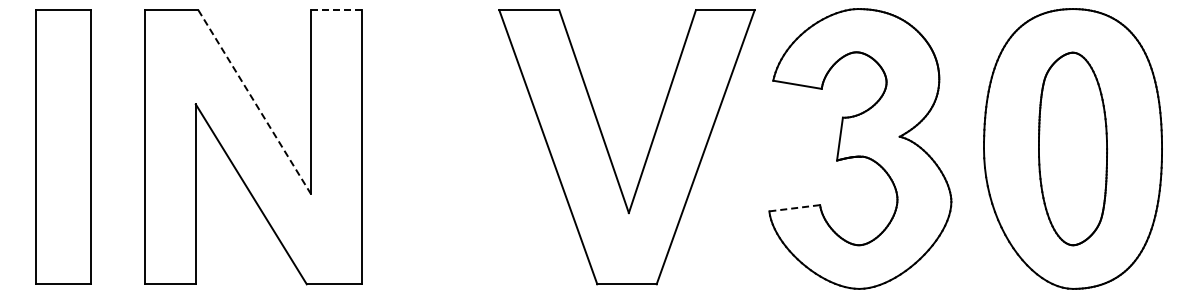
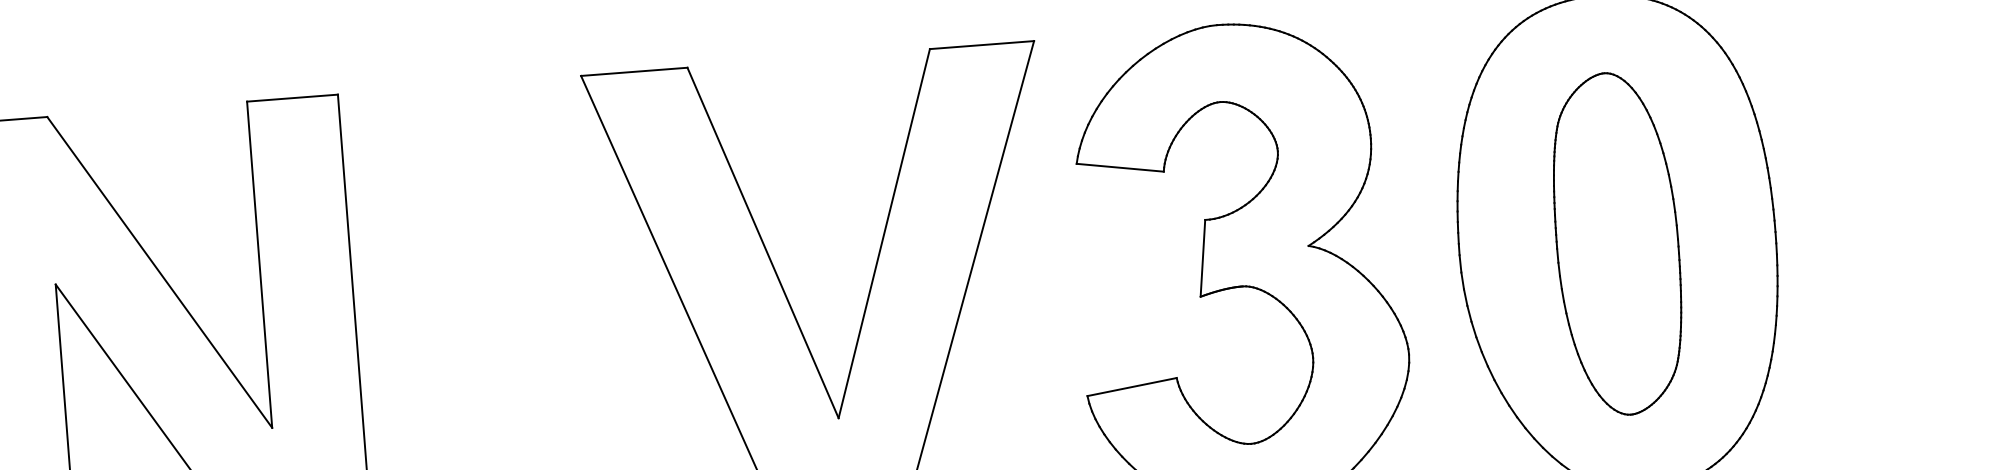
line: (336, 10) -> (292, 98), dashed -> solid
line: (254, 102) -> (159, 273), dashed -> solid
line: (794, 208) -> (1131, 387), dashed -> solid

